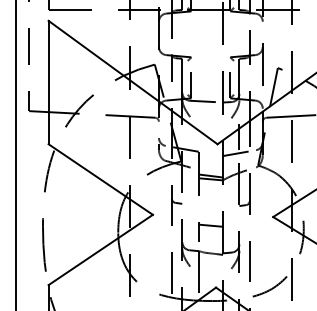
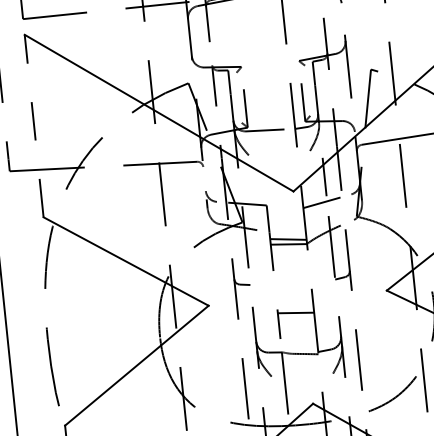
line: (48, 82) -> (33, 125), solid -> dashed

